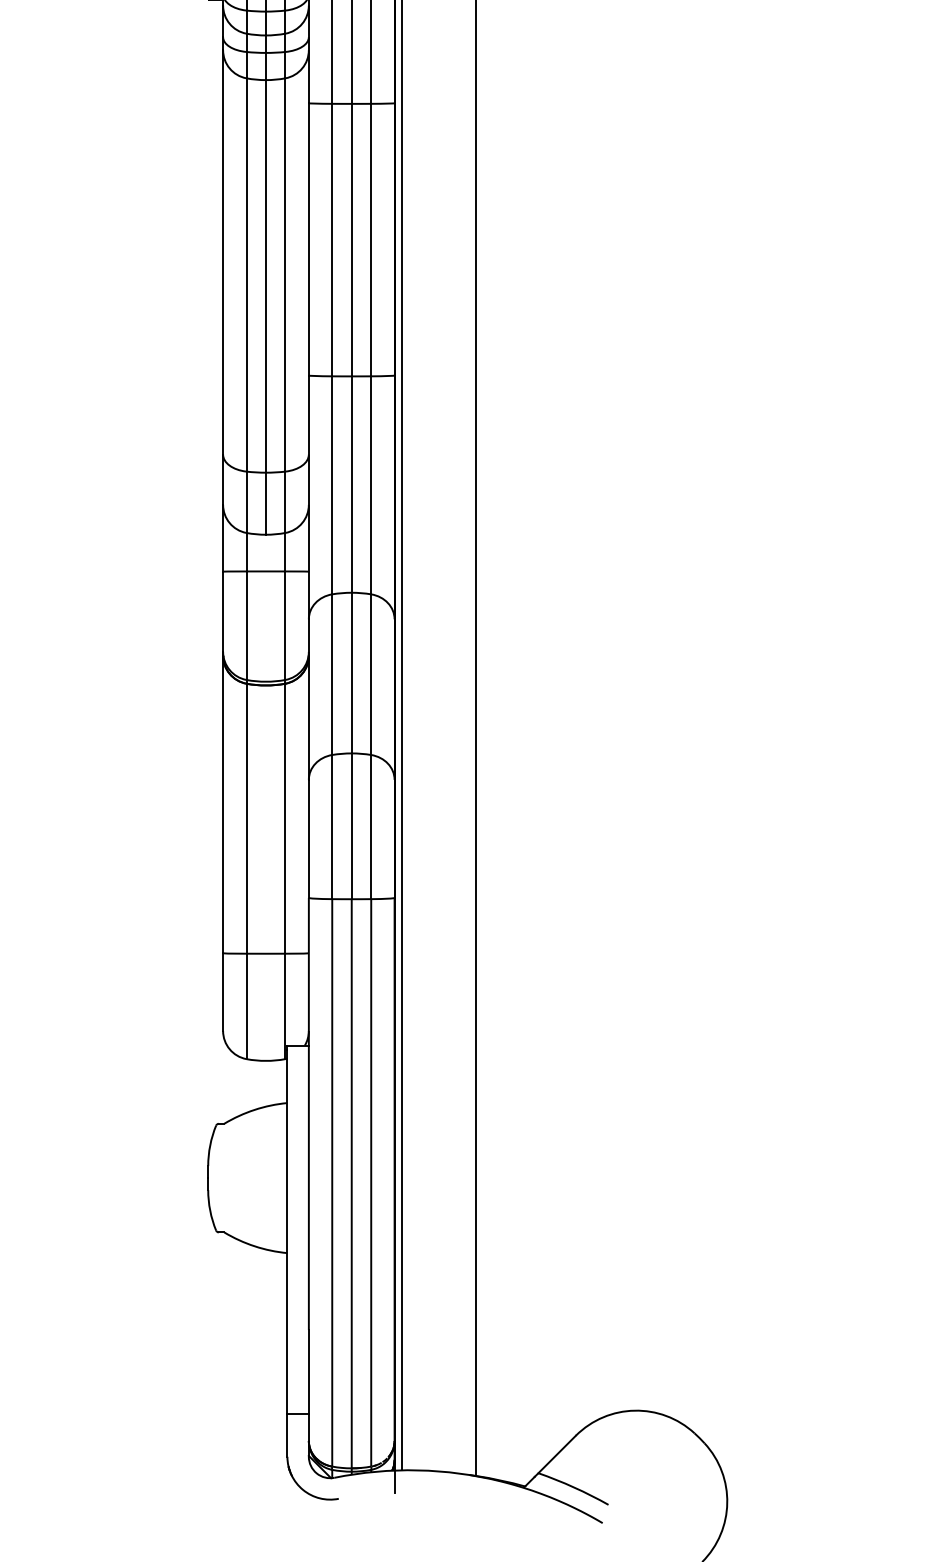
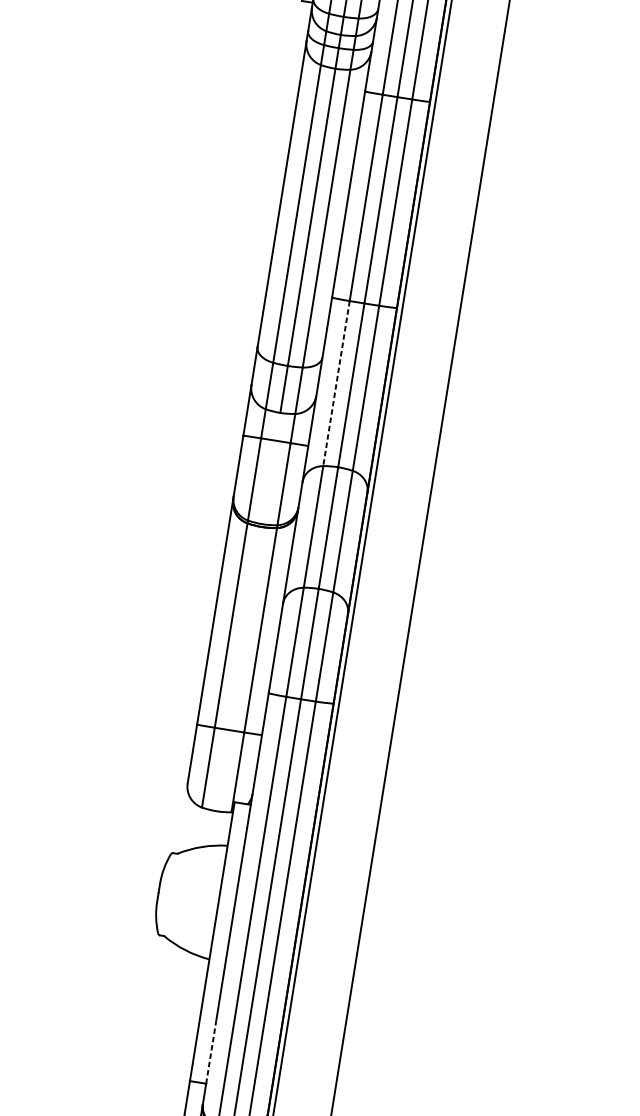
line: (332, 485) -> (336, 383), solid -> dashed
line: (308, 1371) -> (211, 1051), solid -> dashed

